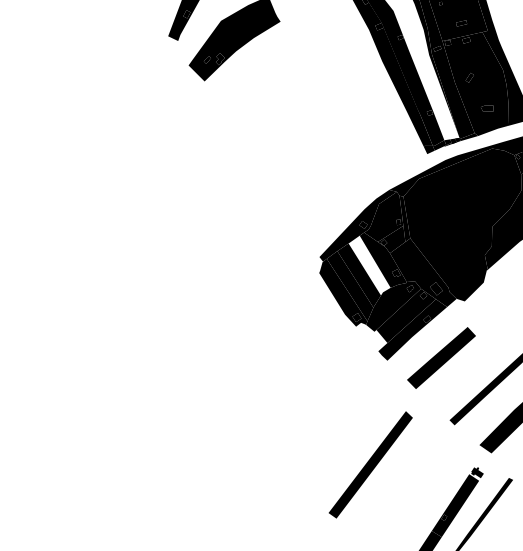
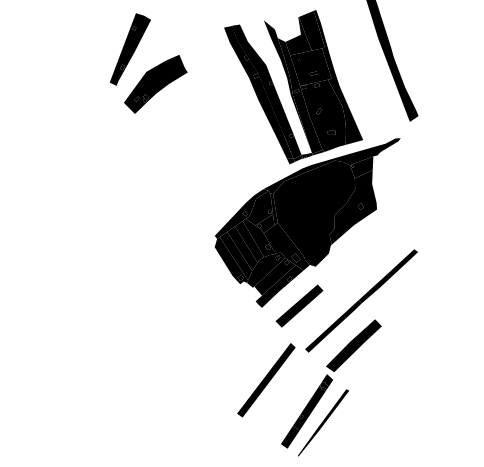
fill: (369, 265) -> (249, 241), added
part: (370, 465) -> (266, 380), moved
fill: (478, 468) -> (325, 382), added

